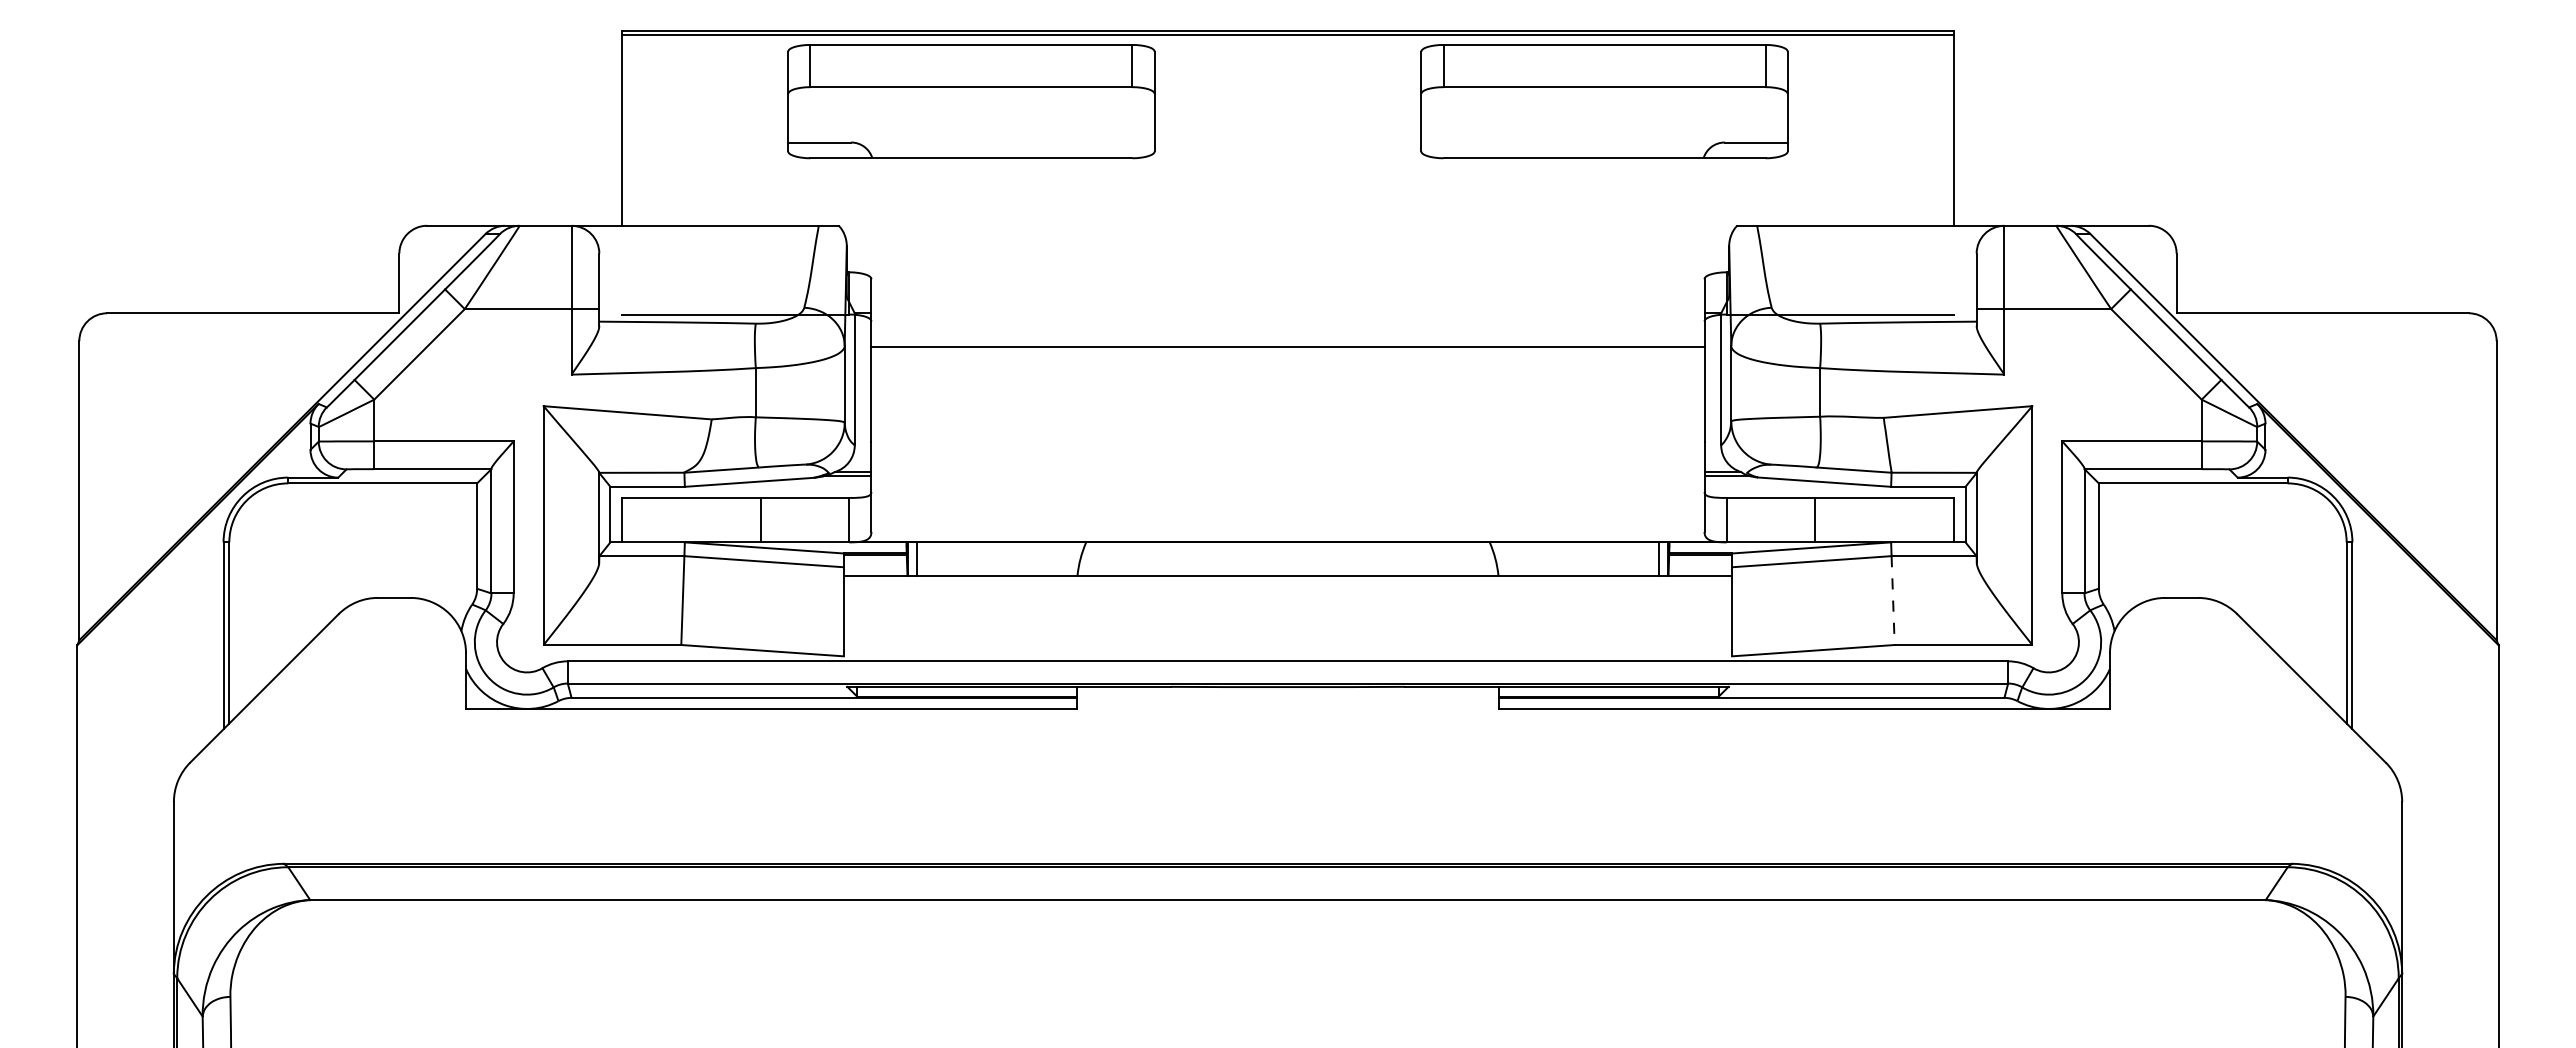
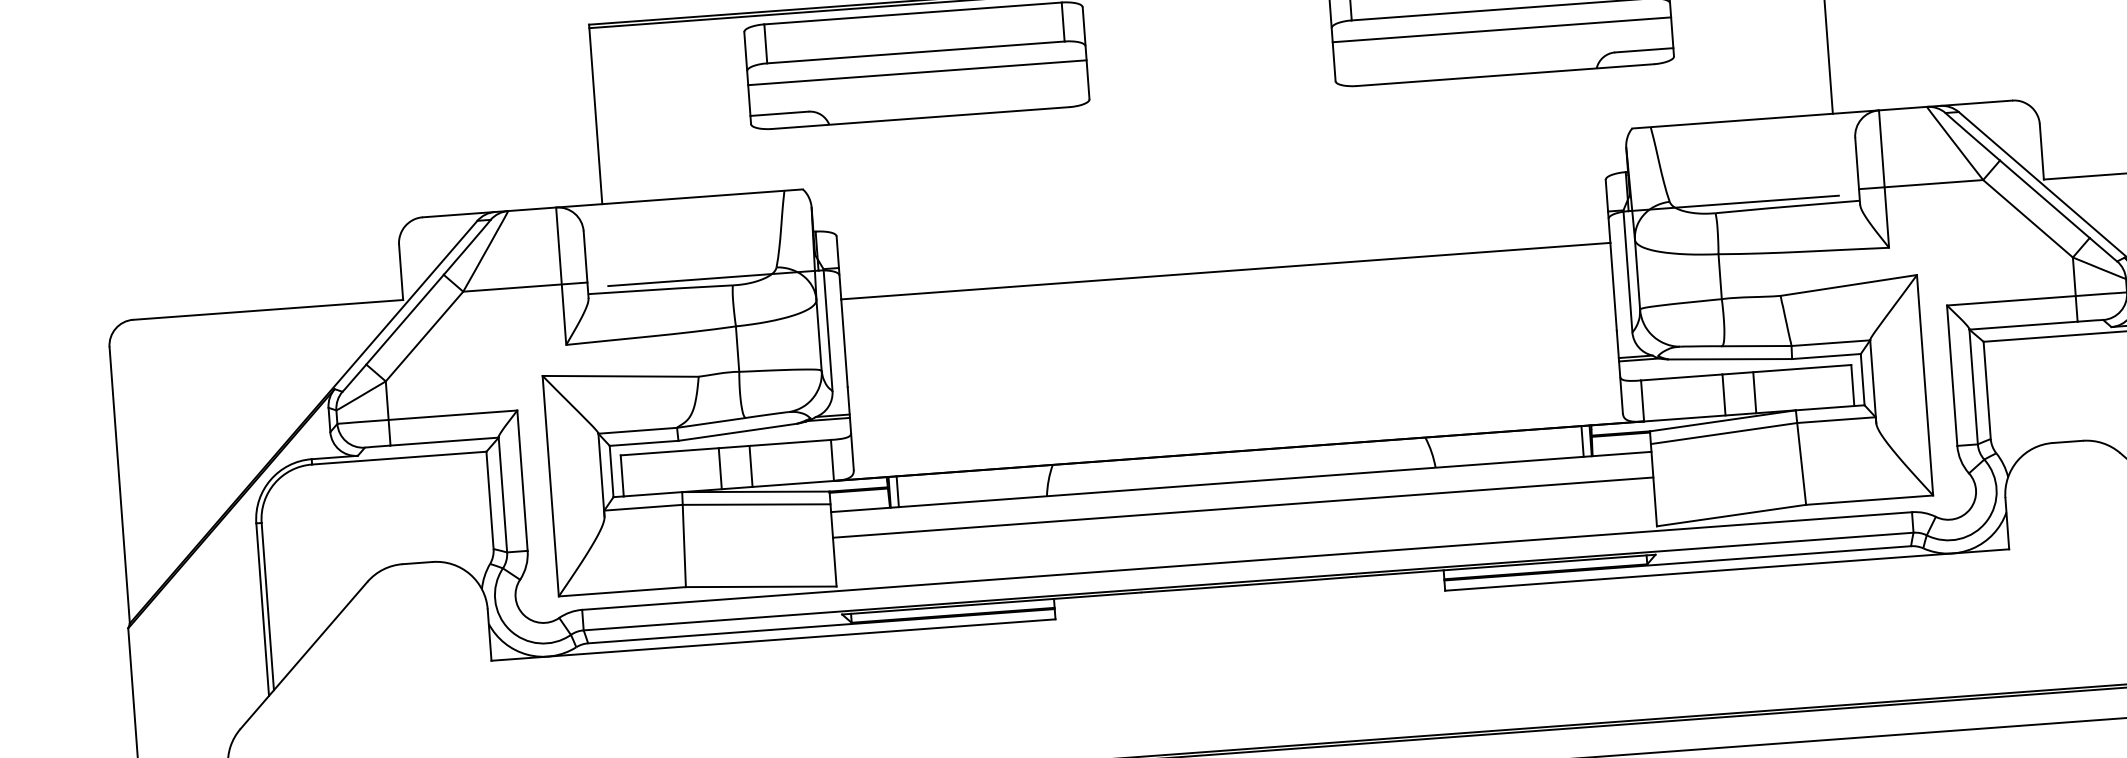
line: (971, 109) -> (917, 73), added
line: (1604, 109) -> (1501, 30), added
line: (727, 519) -> (720, 468), added
line: (1848, 519) -> (1754, 392), added
line: (1893, 601) -> (1802, 464), dashed -> solid
line: (1287, 603) -> (1242, 507), added

